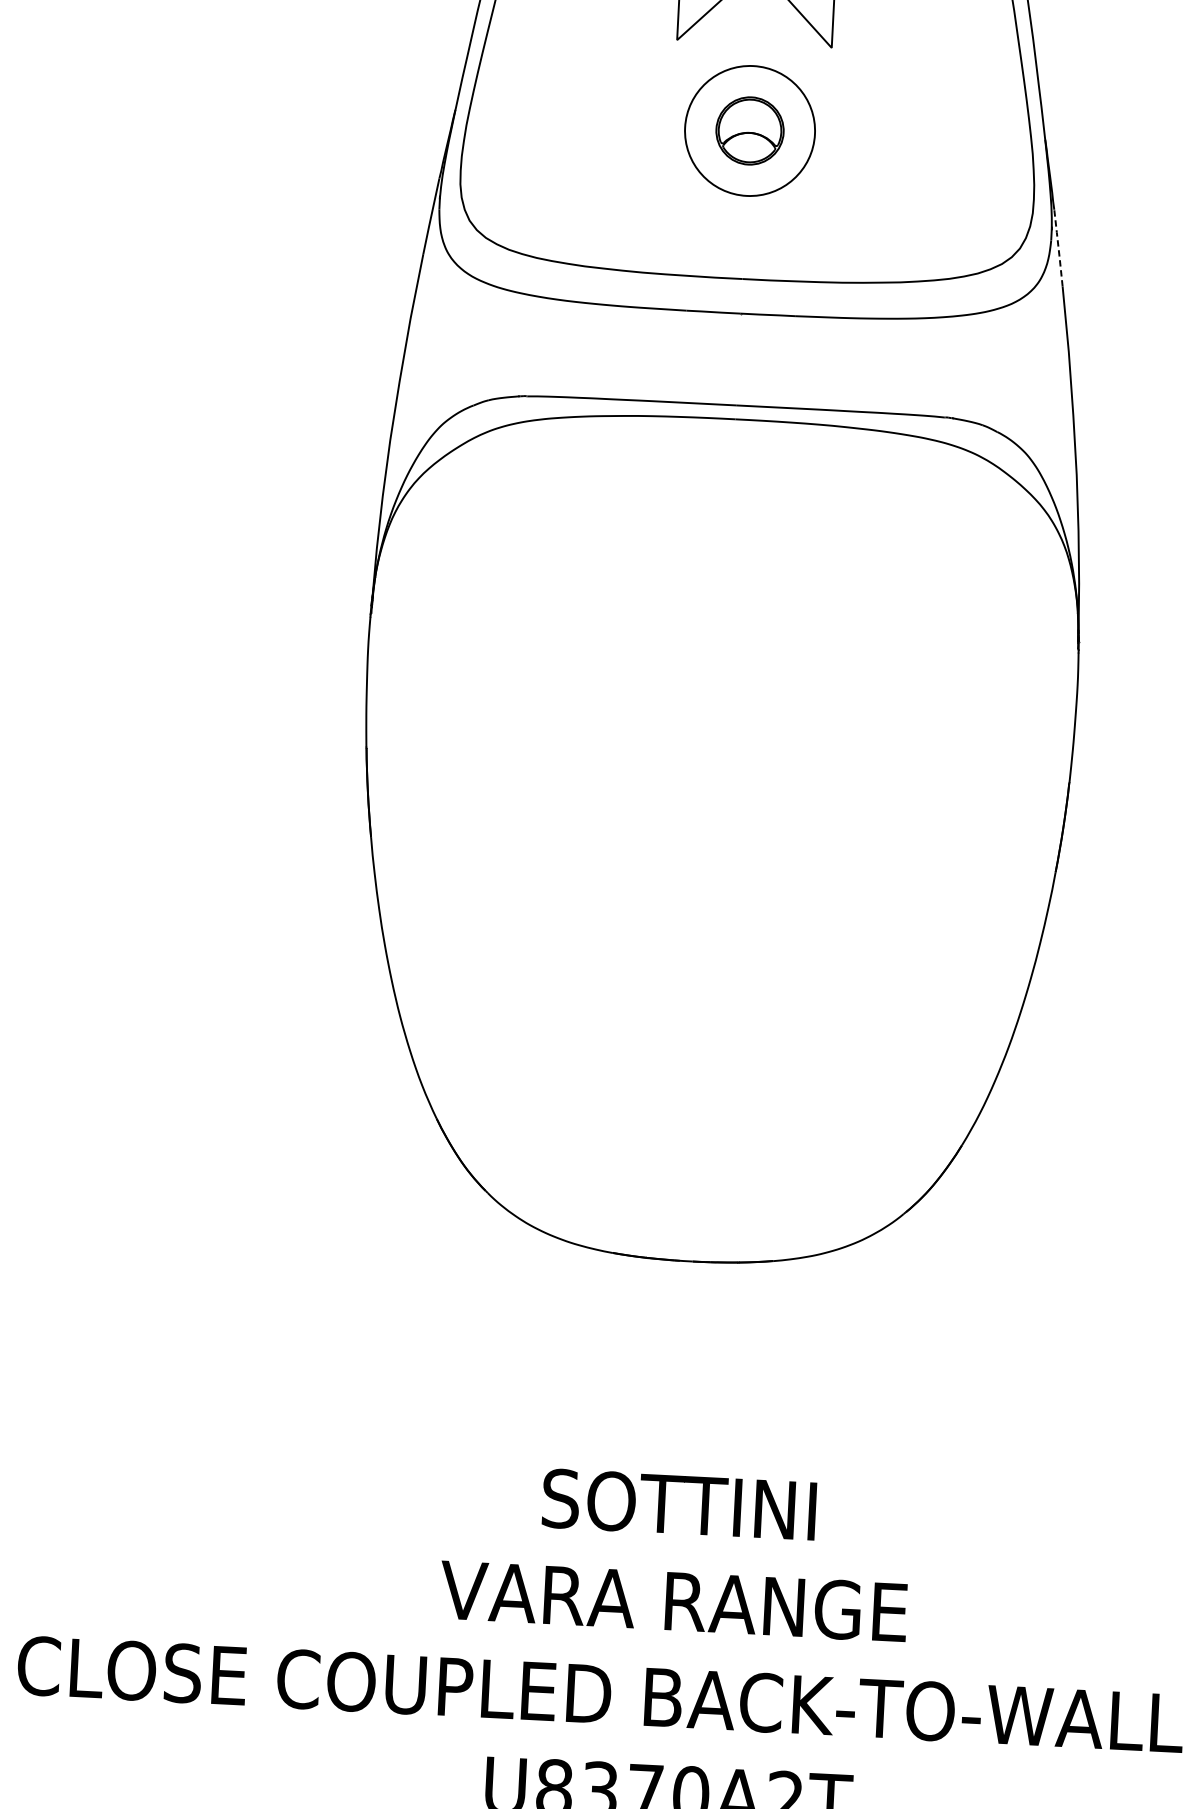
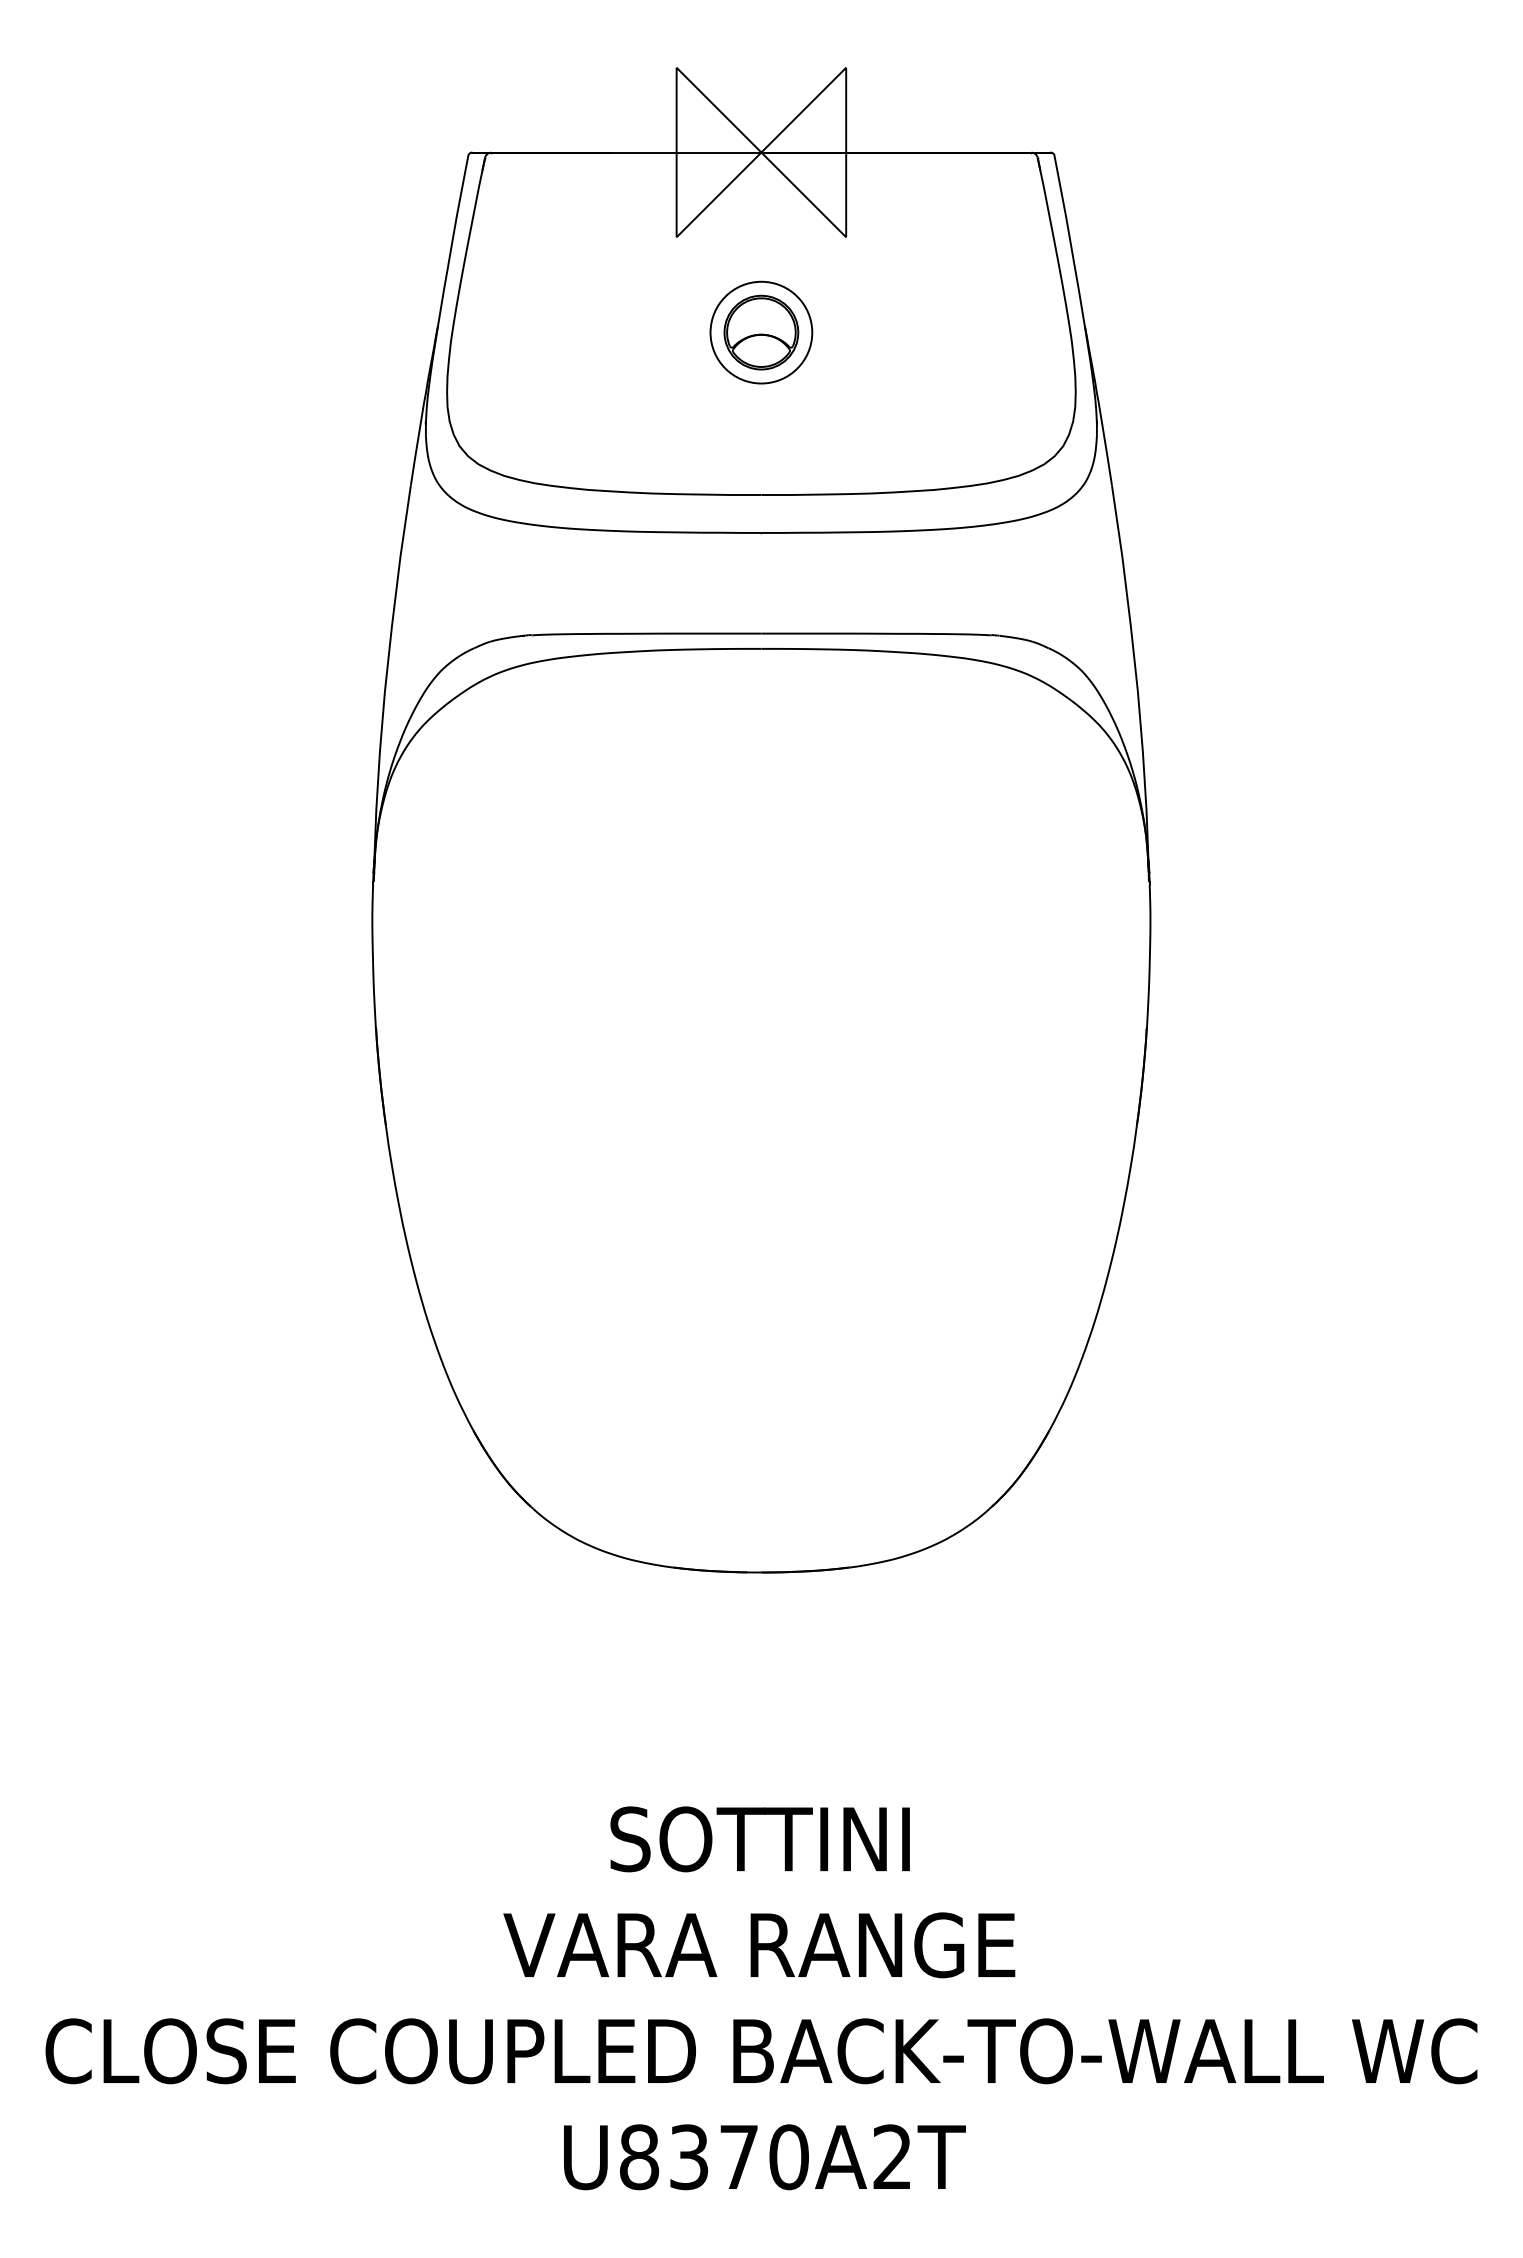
circle: (750, 130) -> (761, 332), size x0.71
line: (1058, 247) -> (1105, 443), dashed -> solid

